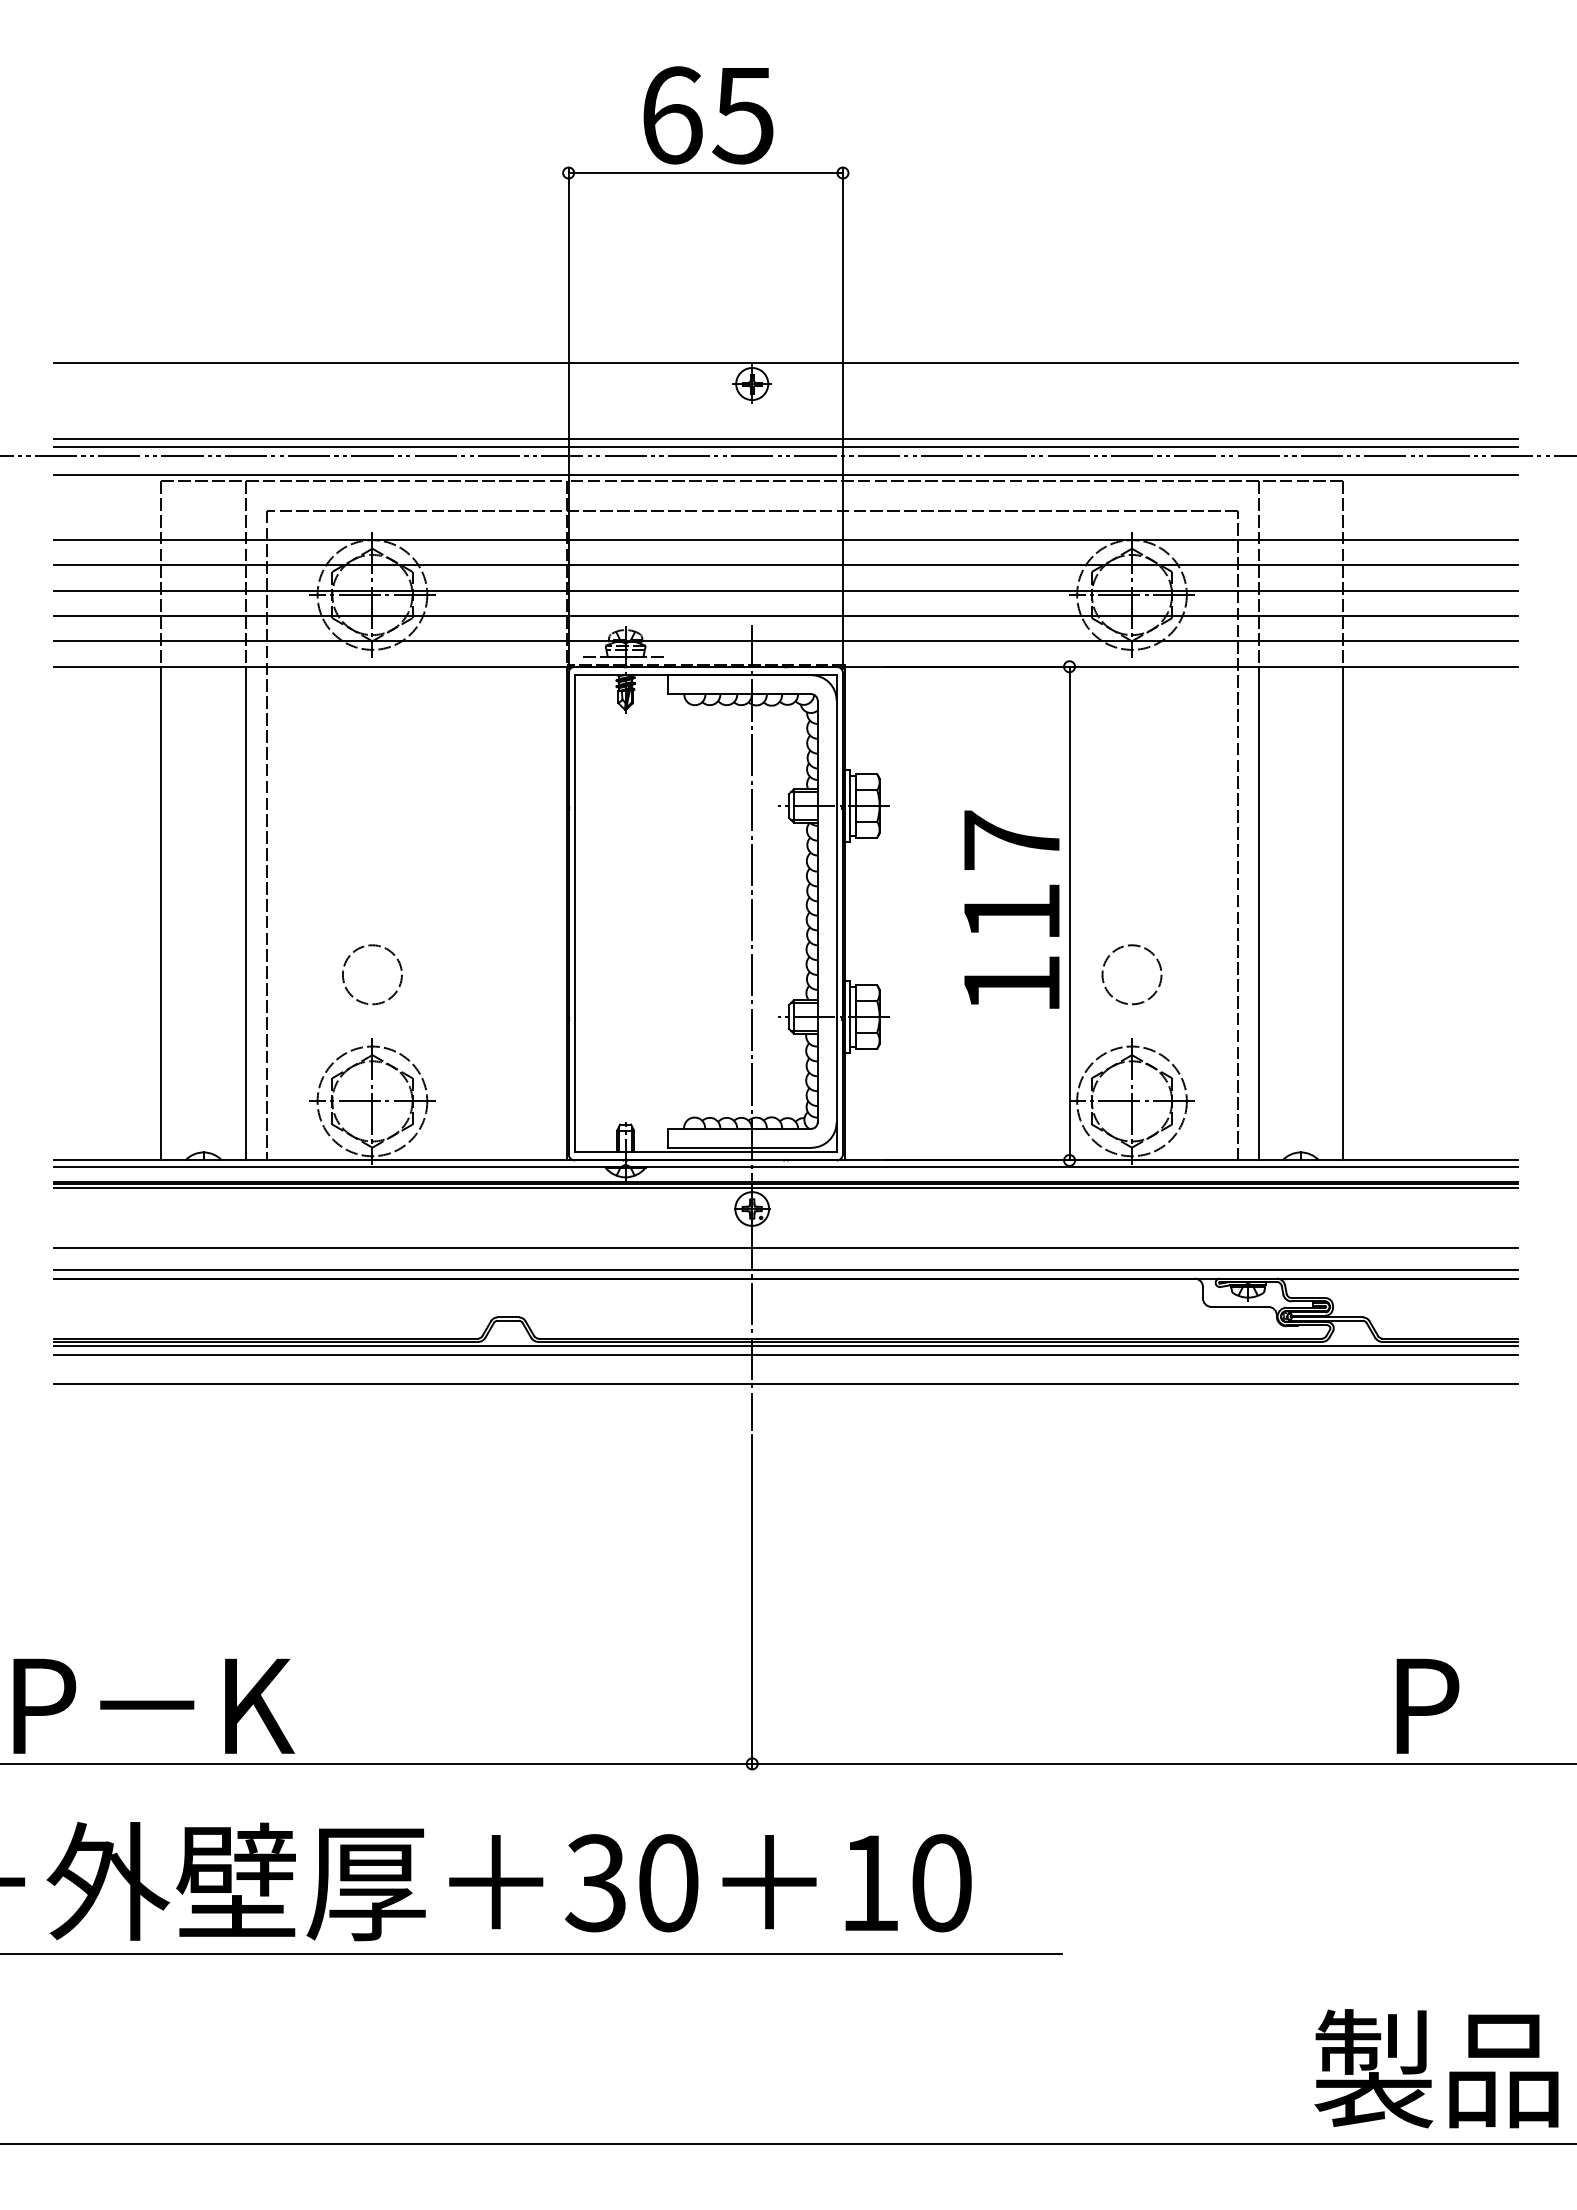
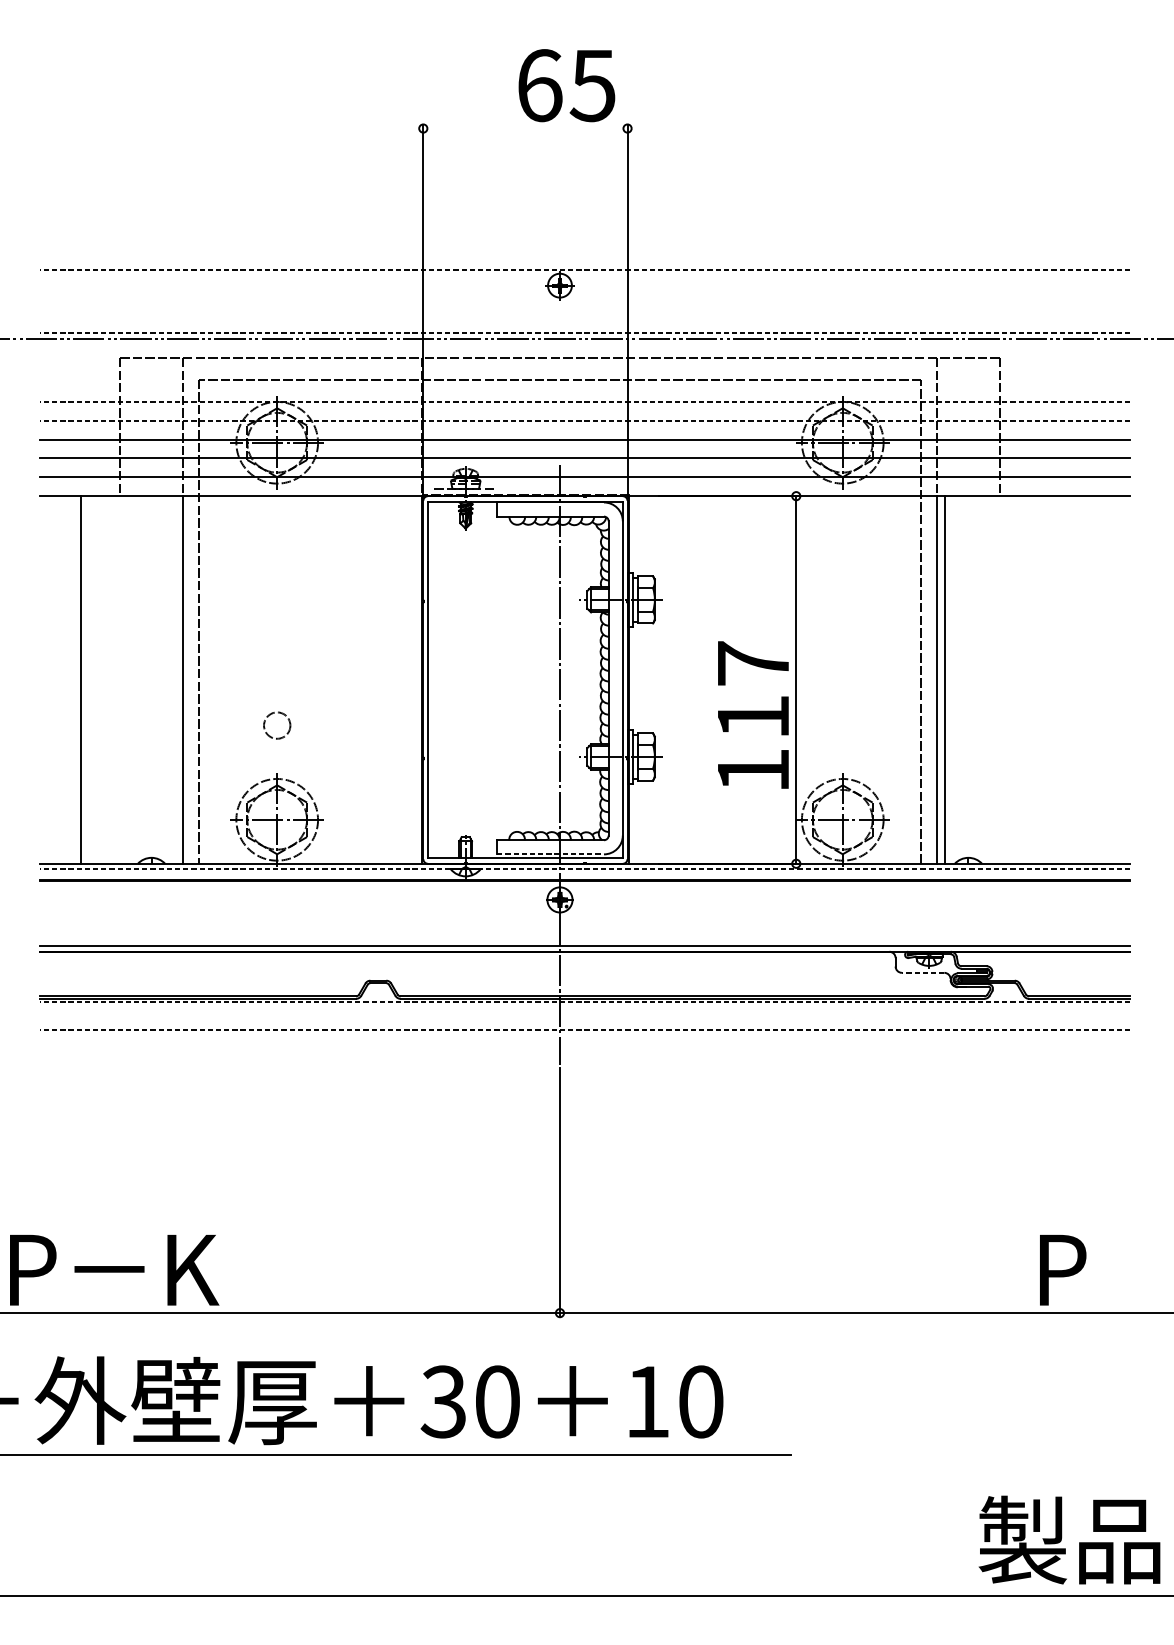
text: (708, 115) -> (566, 85), moved
line: (705, 173) -> (525, 128), removed
line: (785, 362) -> (584, 269), solid -> dashed
line: (785, 438) -> (584, 326), removed
line: (785, 447) -> (584, 332), solid -> dashed
line: (785, 474) -> (584, 353), removed
line: (785, 540) -> (584, 402), solid -> dashed
line: (785, 565) -> (584, 420), solid -> dashed
text: (1011, 909) -> (753, 714), moved
line: (161, 913) -> (80, 679), moved
line: (1343, 913) -> (945, 679), moved
circle: (372, 974) -> (277, 725), size x0.6
circle: (1131, 974) -> (842, 725), removed
line: (739, 1147) -> (550, 854), solid -> dashed
line: (785, 1166) -> (584, 868), solid -> dashed
line: (785, 1187) -> (584, 883), removed
line: (785, 1248) -> (584, 929), removed
line: (1239, 1306) -> (922, 972), solid -> dashed
line: (785, 1346) -> (584, 1002), solid -> dashed
line: (785, 1354) -> (584, 1008), removed
line: (785, 1384) -> (584, 1030), solid -> dashed

